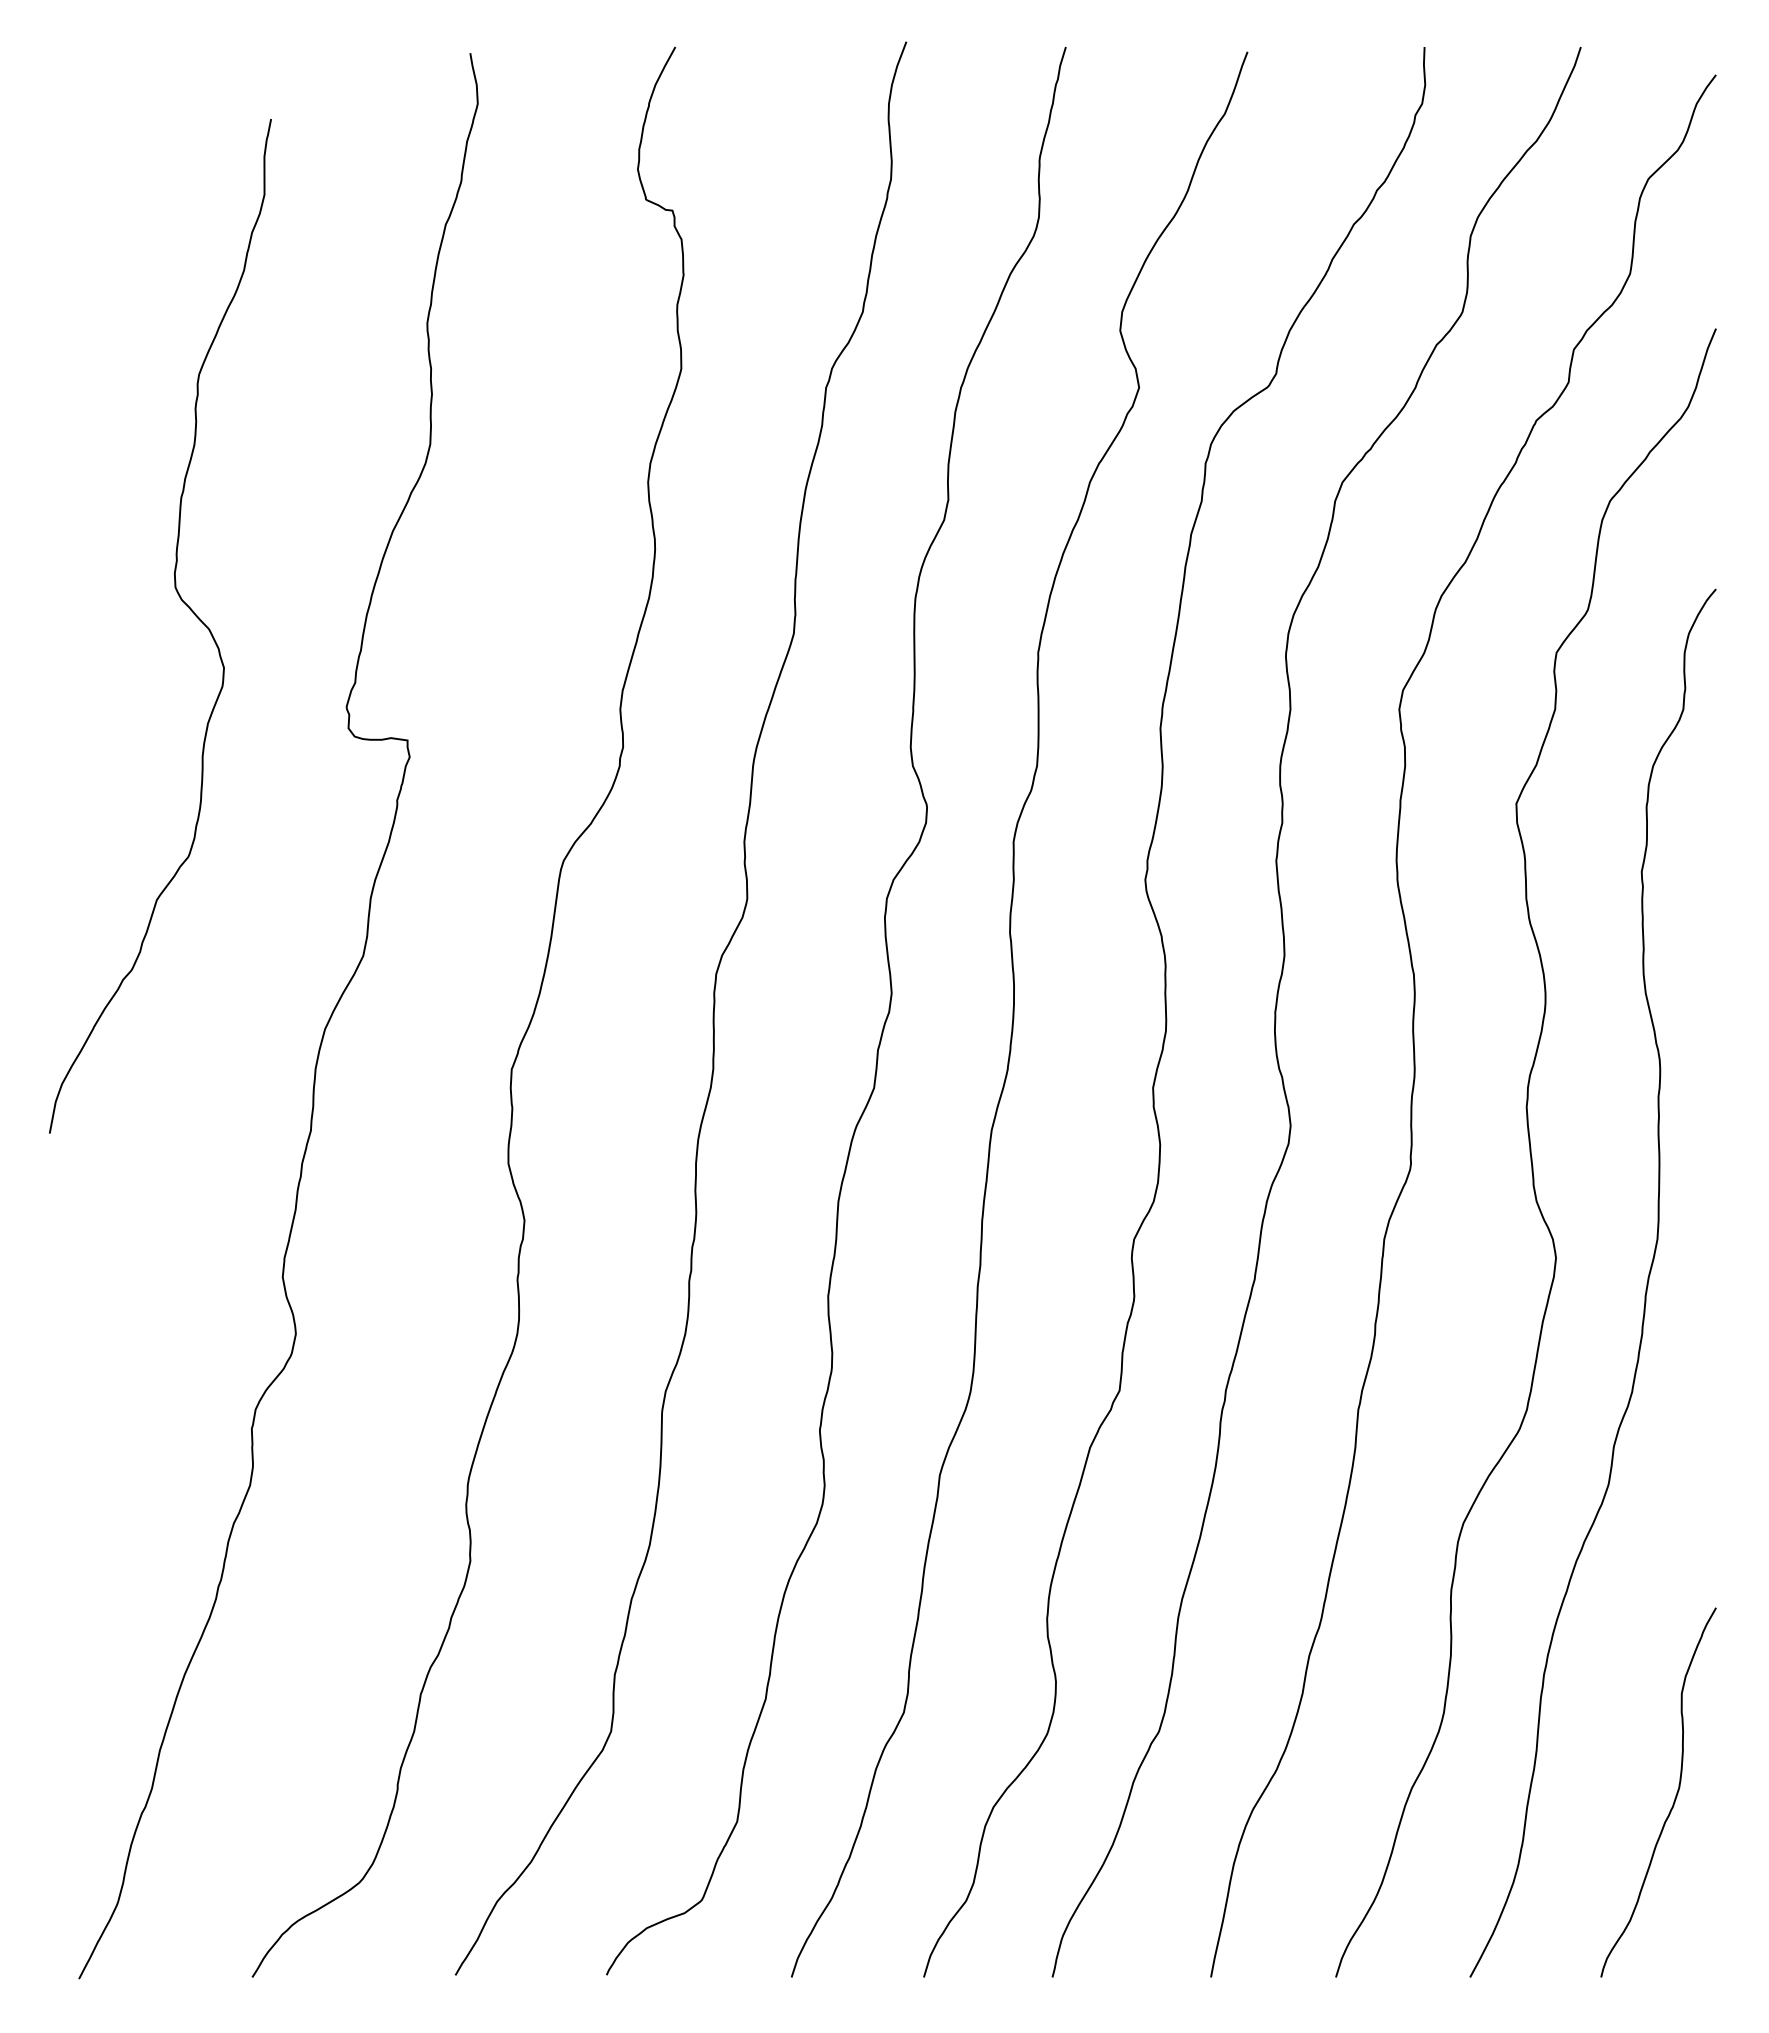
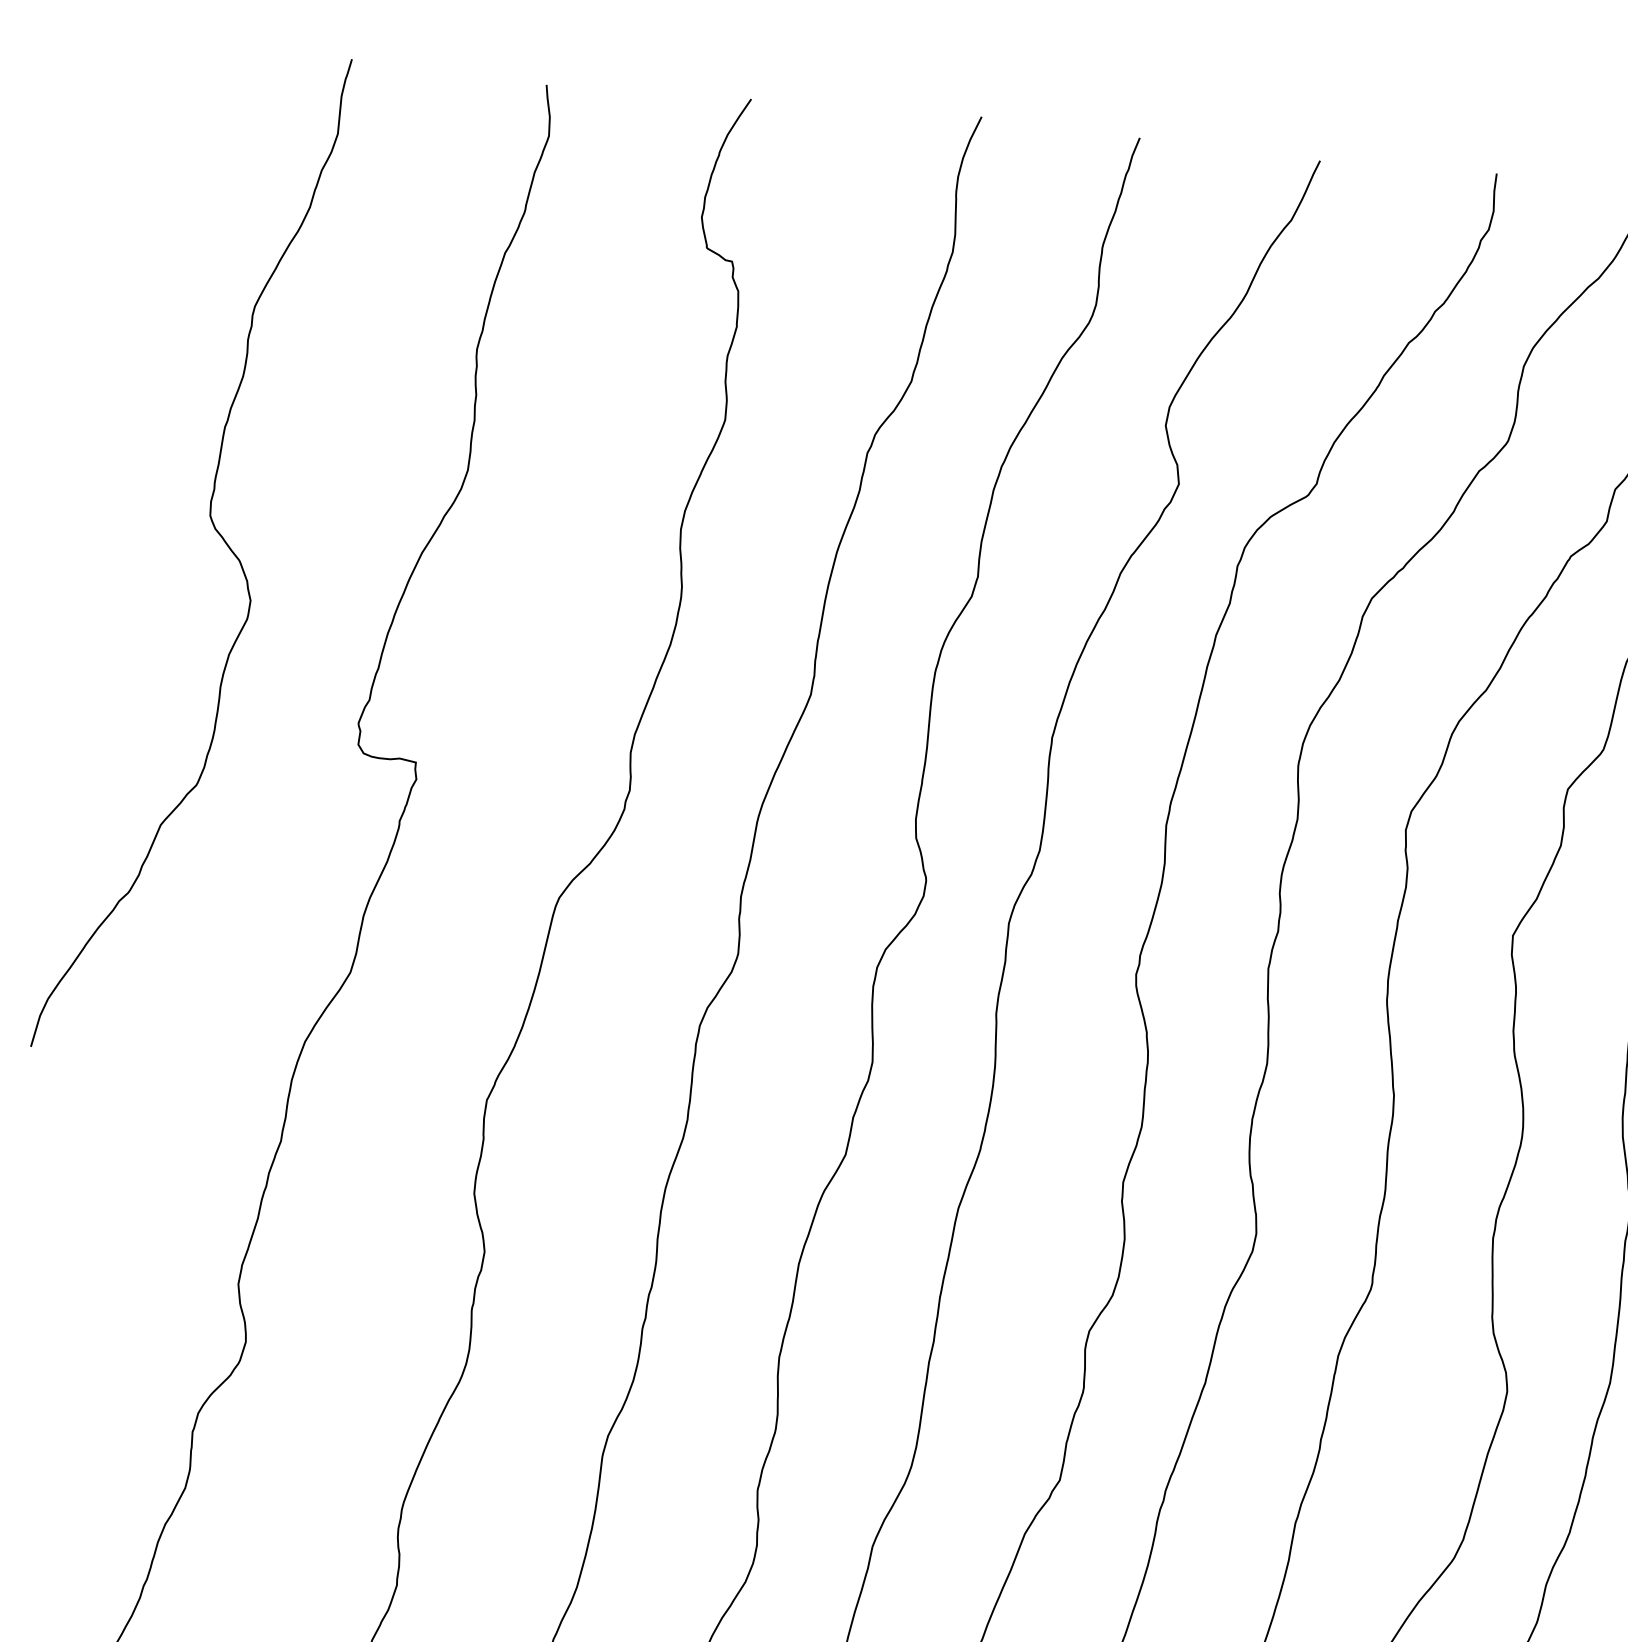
curve: (183, 602) -> (216, 531), moved

